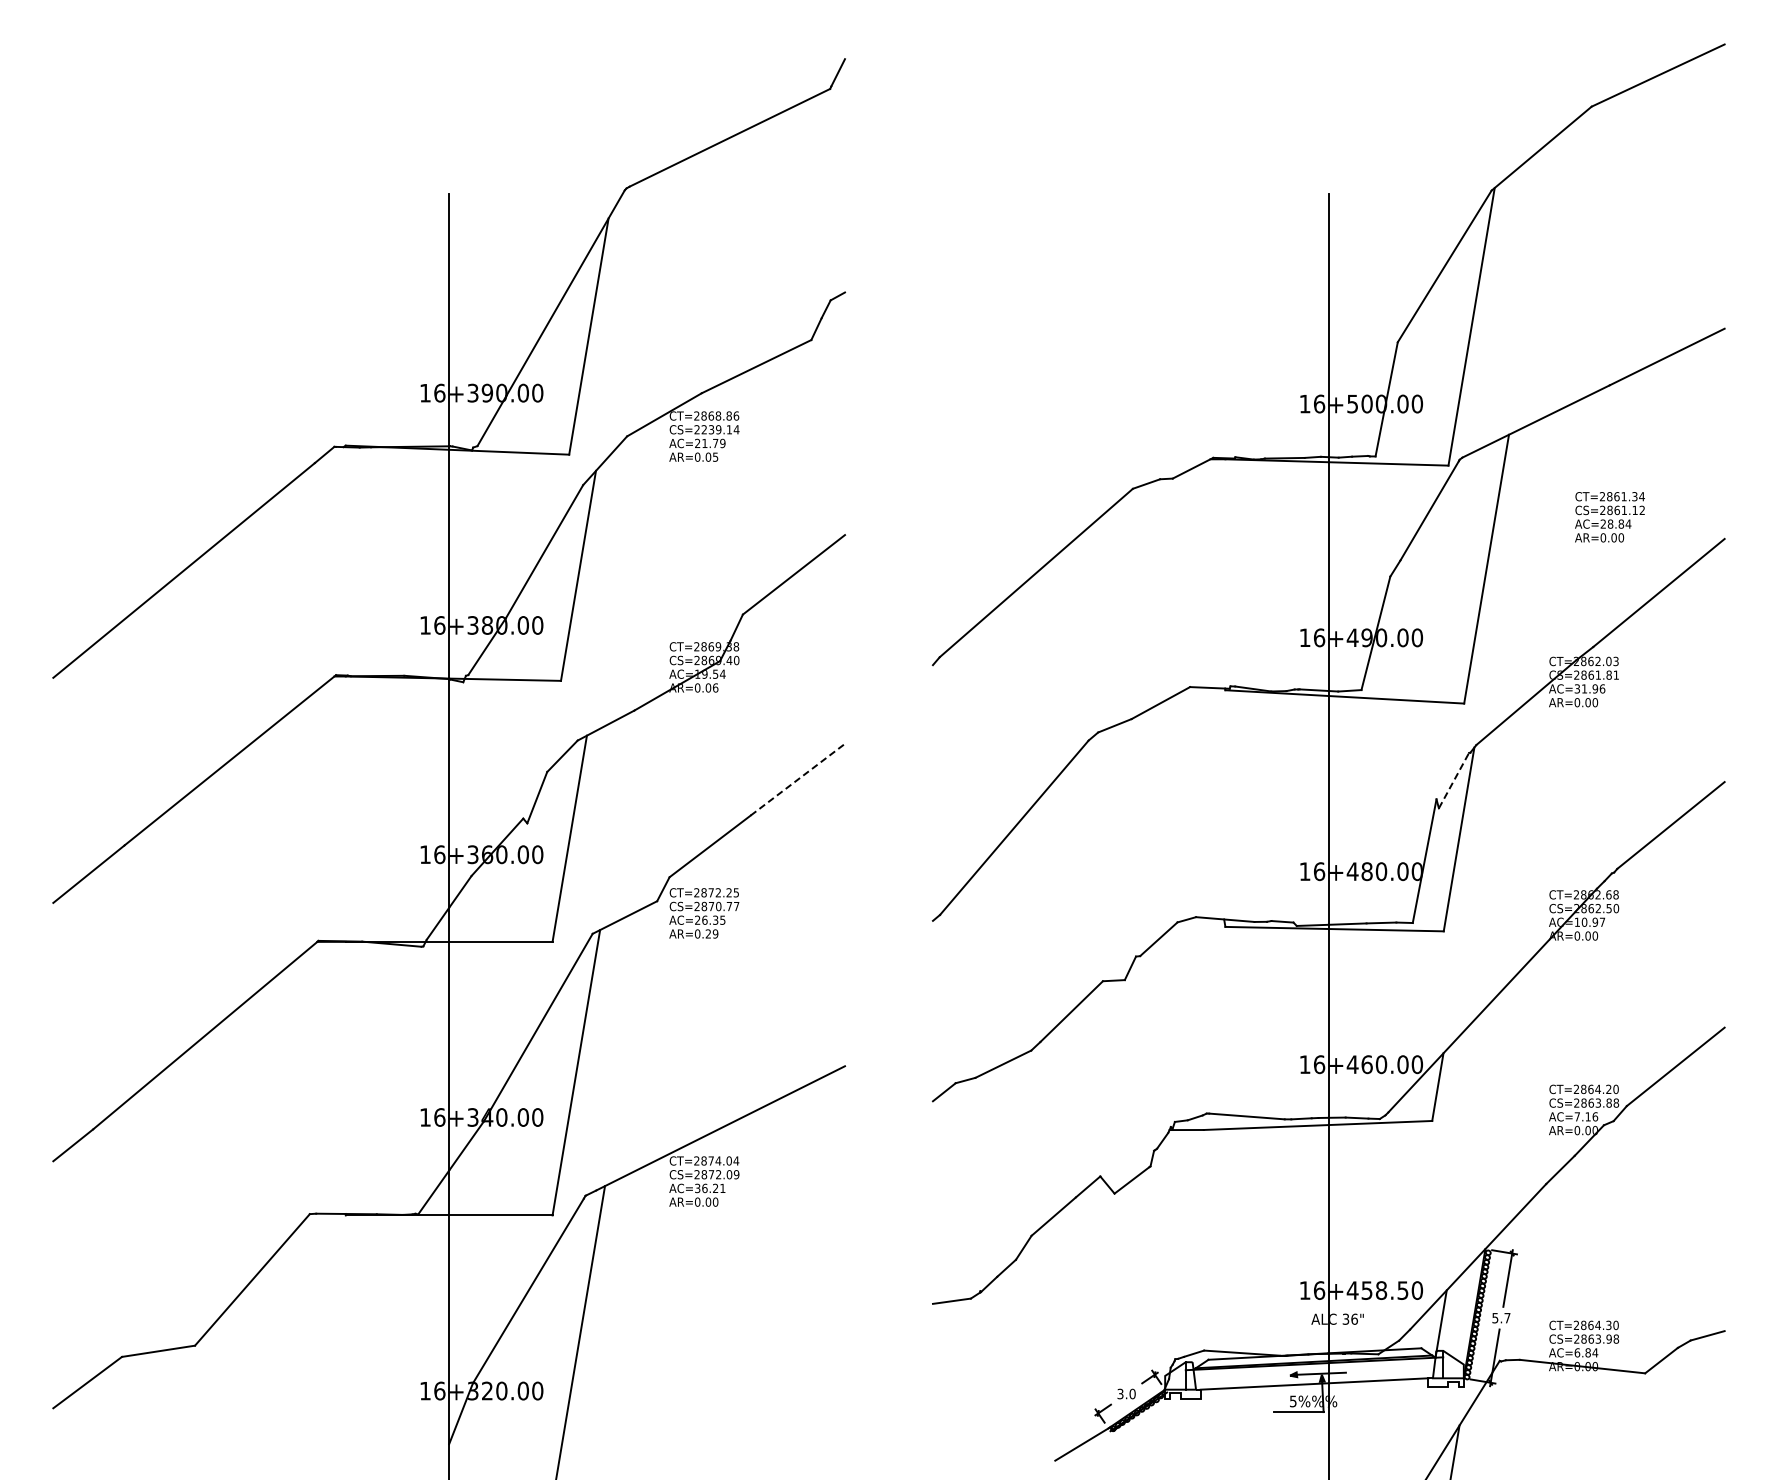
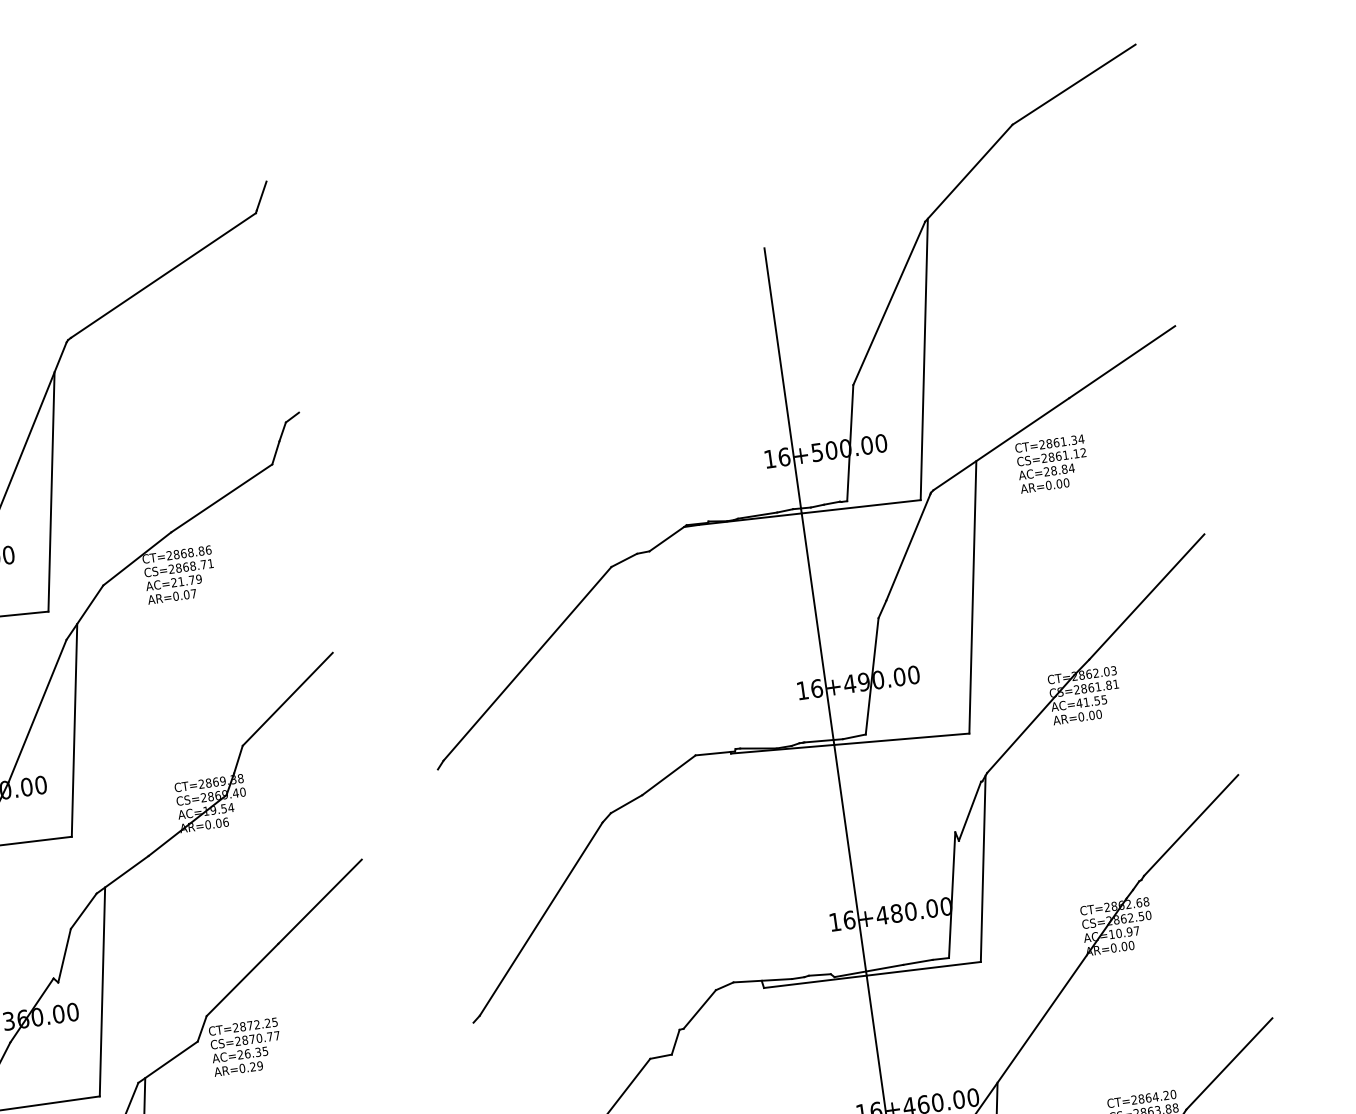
text: (720, 429) -> (194, 565), CS=2239.14 -> CS=2868.71
text: (715, 456) -> (193, 593), AR=0.05 -> AR=0.07
text: (1609, 517) -> (1052, 464), moved
text: (1589, 688) -> (1091, 701), AC=31.96 -> AC=41.55
line: (798, 779) -> (320, 901), dashed -> solid
line: (1454, 780) -> (970, 811), dashed -> solid

